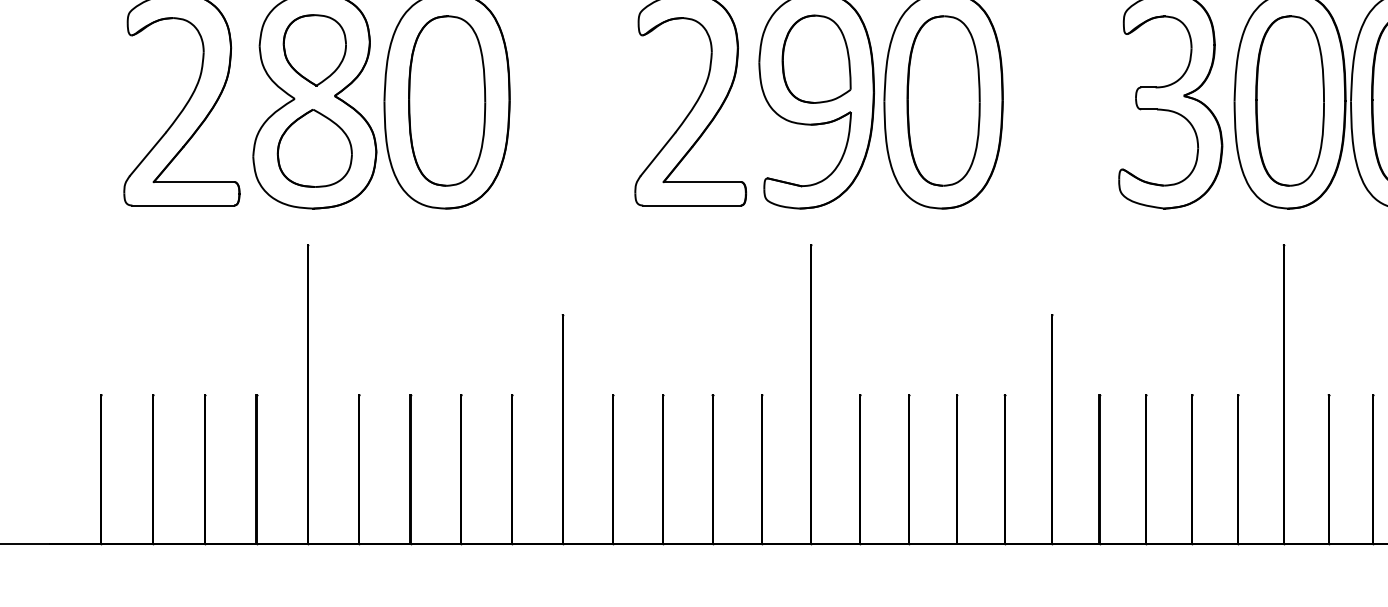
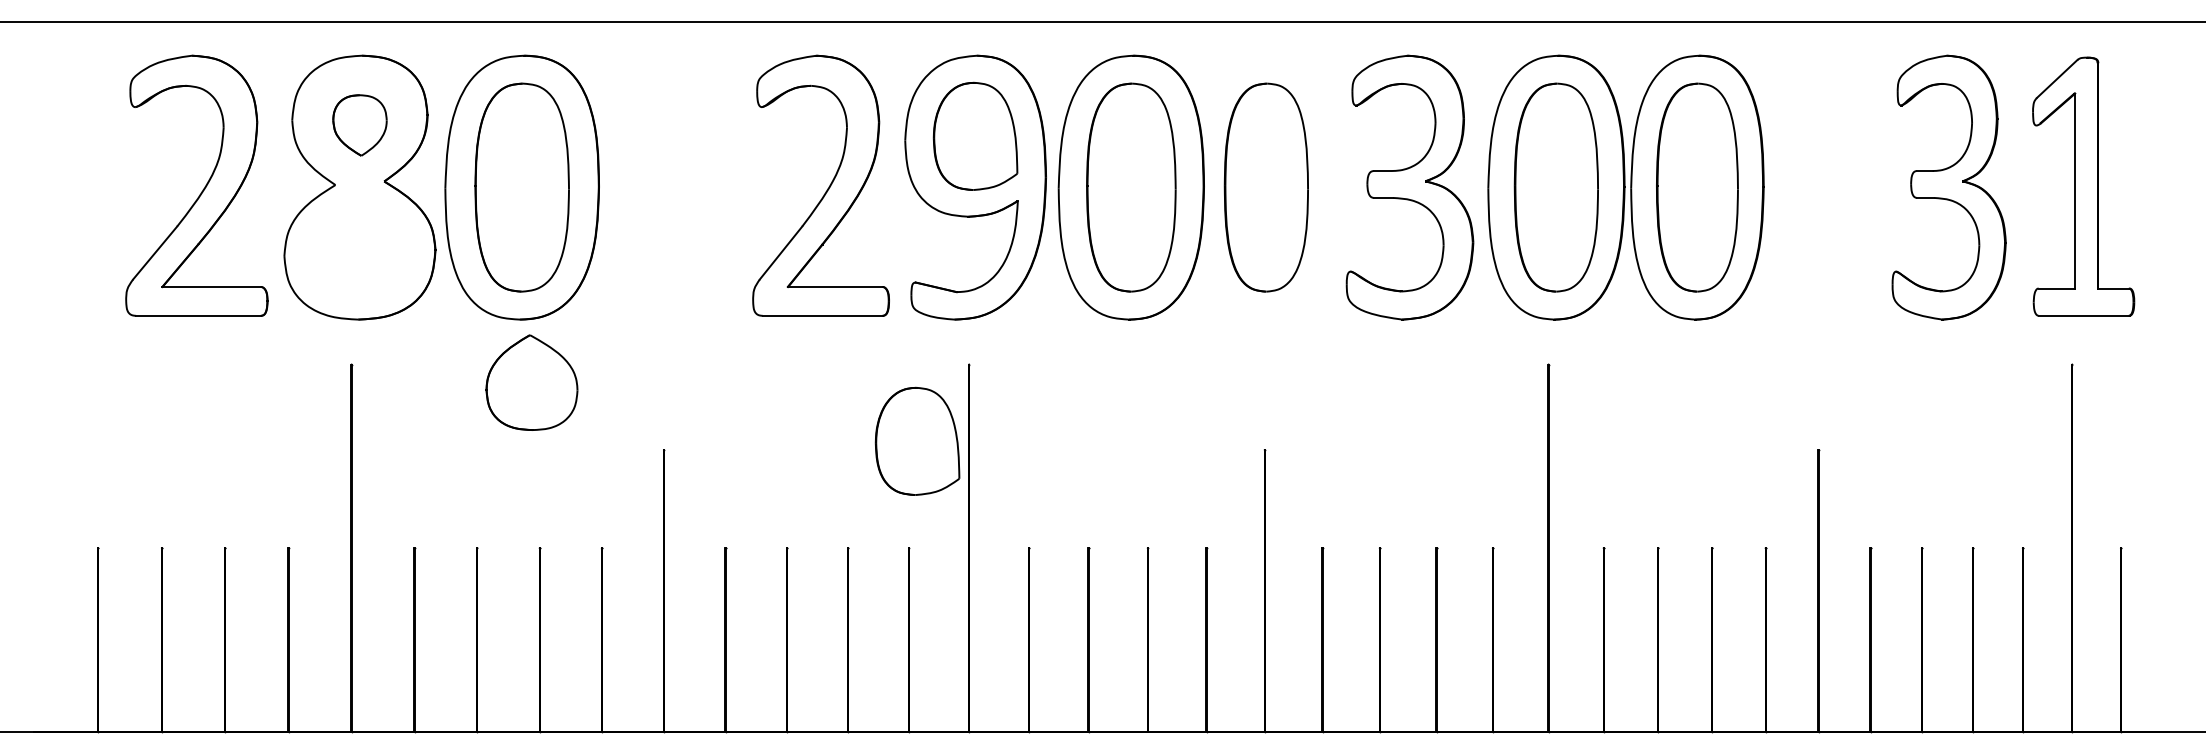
part: (314, 50) -> (359, 125), size x0.7
part: (1052, 100) -> (1265, 187), added
part: (314, 148) -> (531, 382), moved
part: (769, 307) -> (917, 440), added

